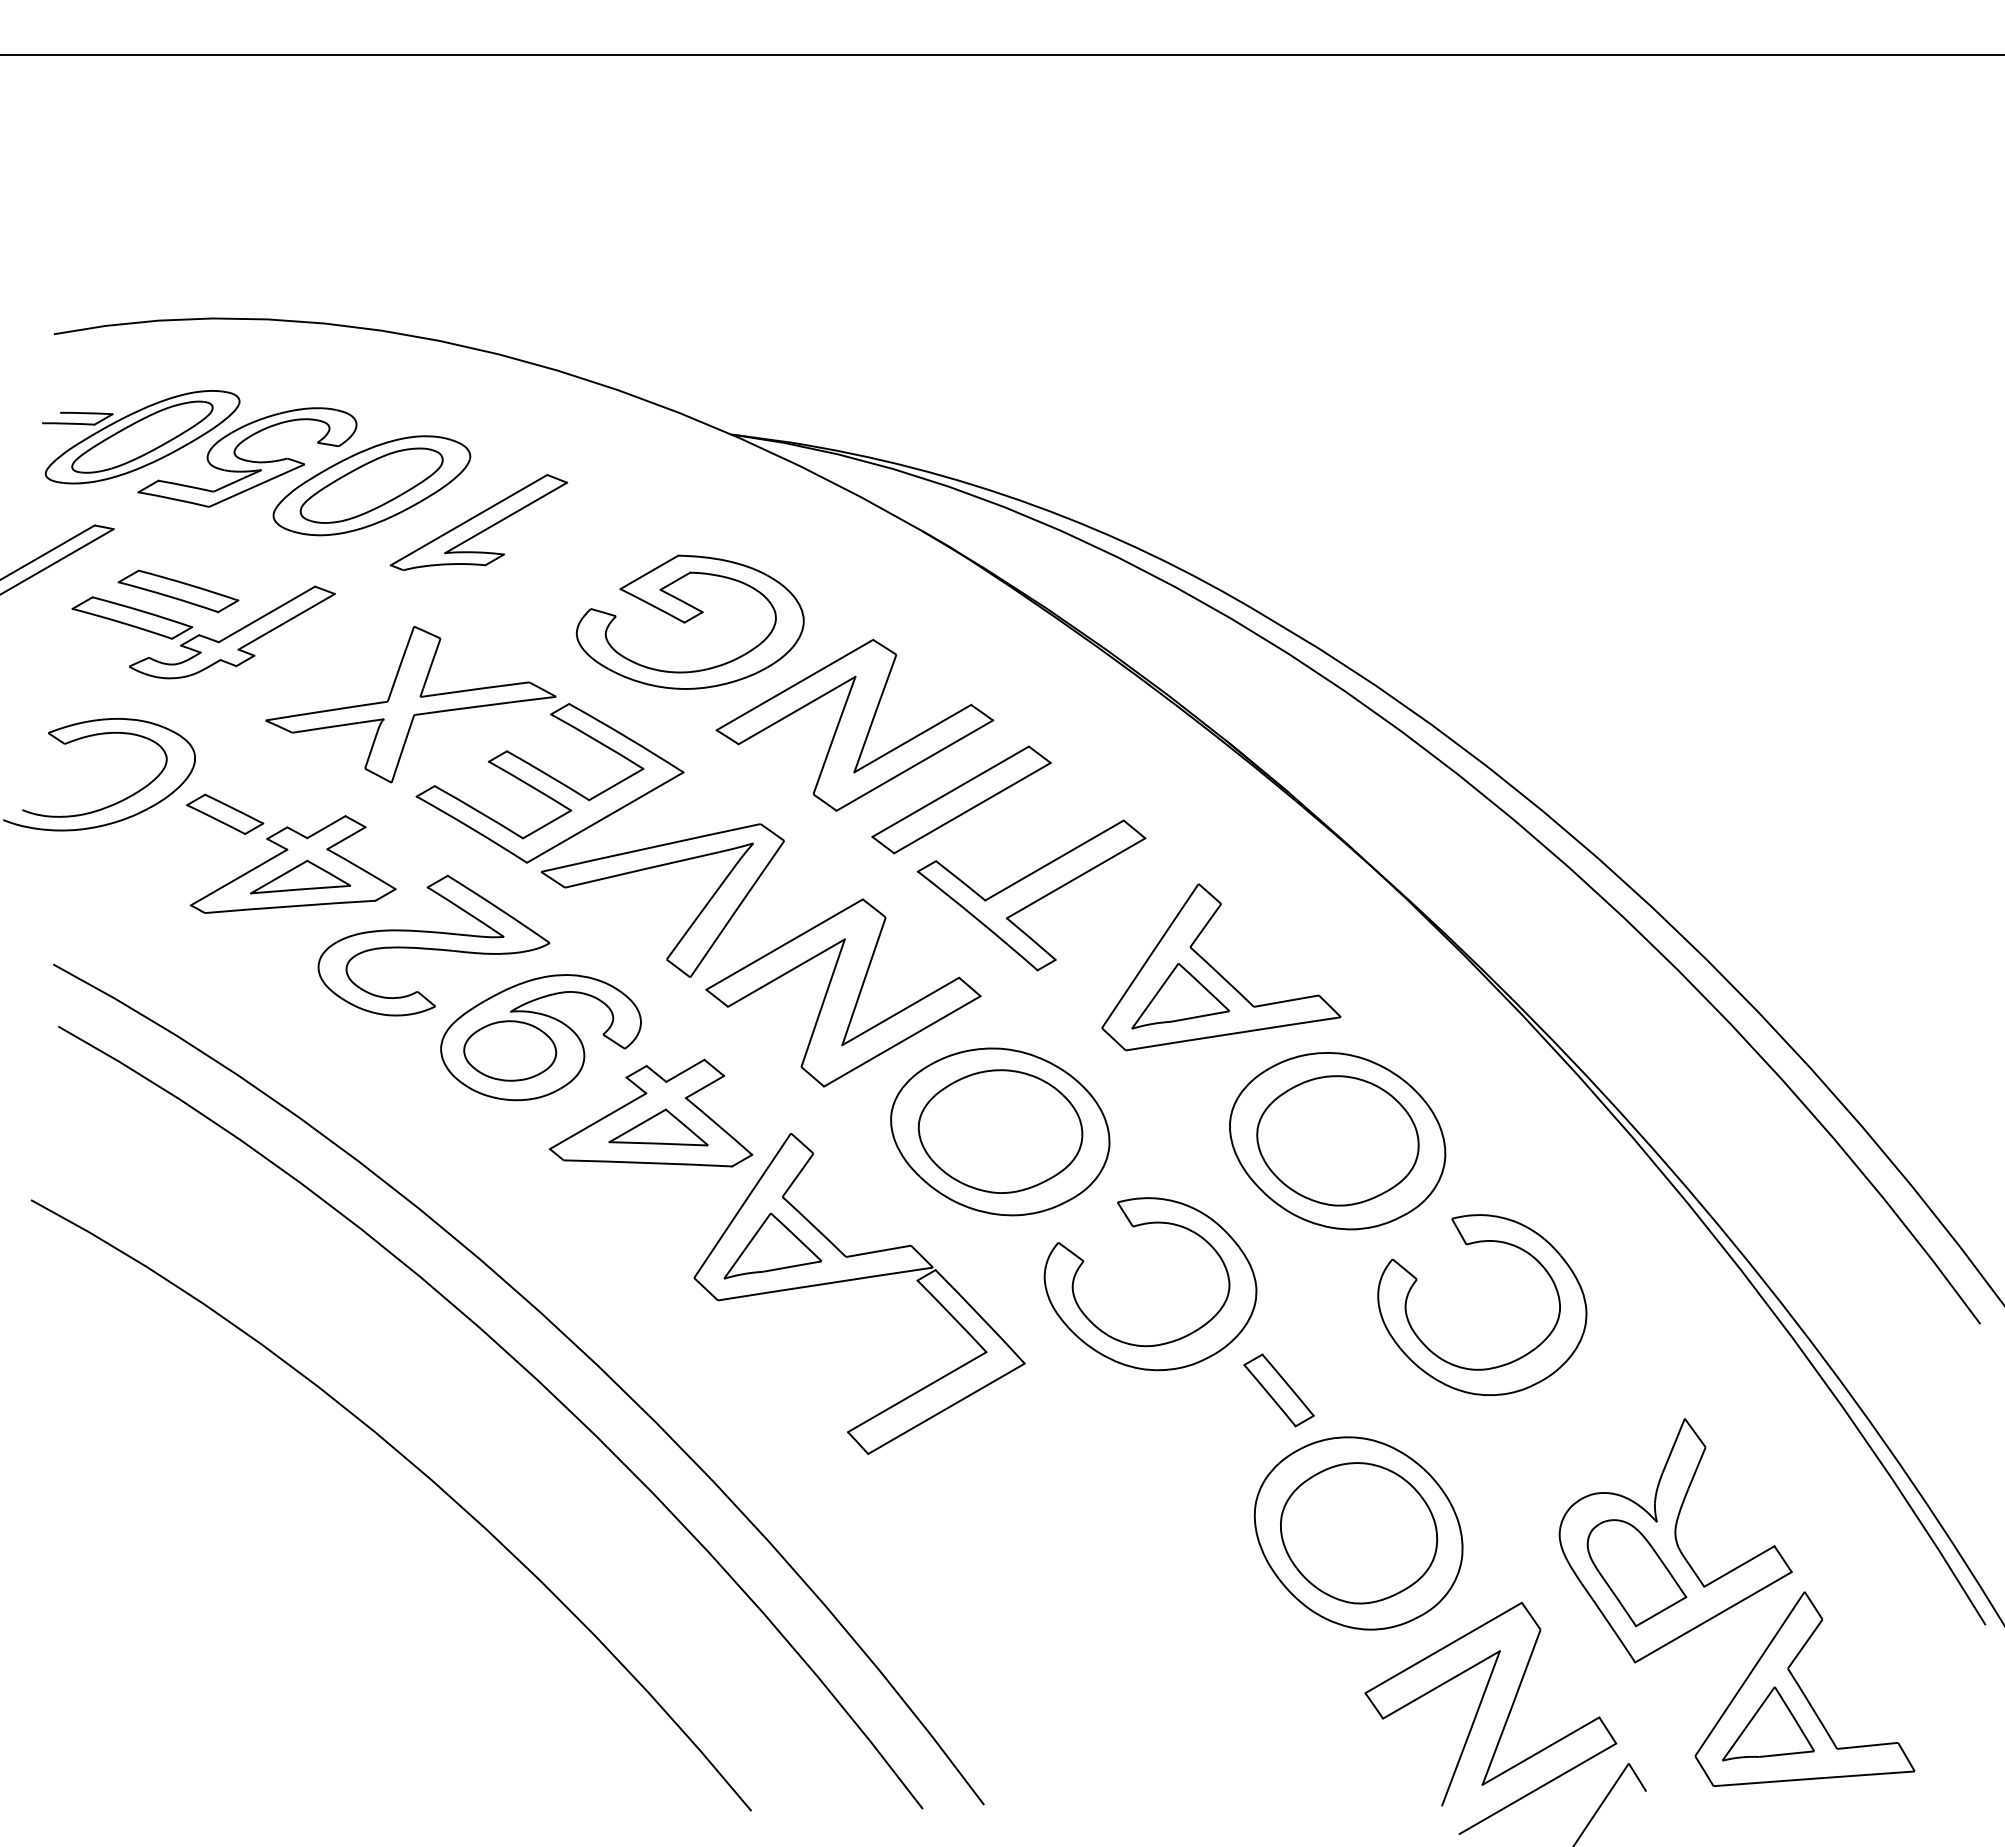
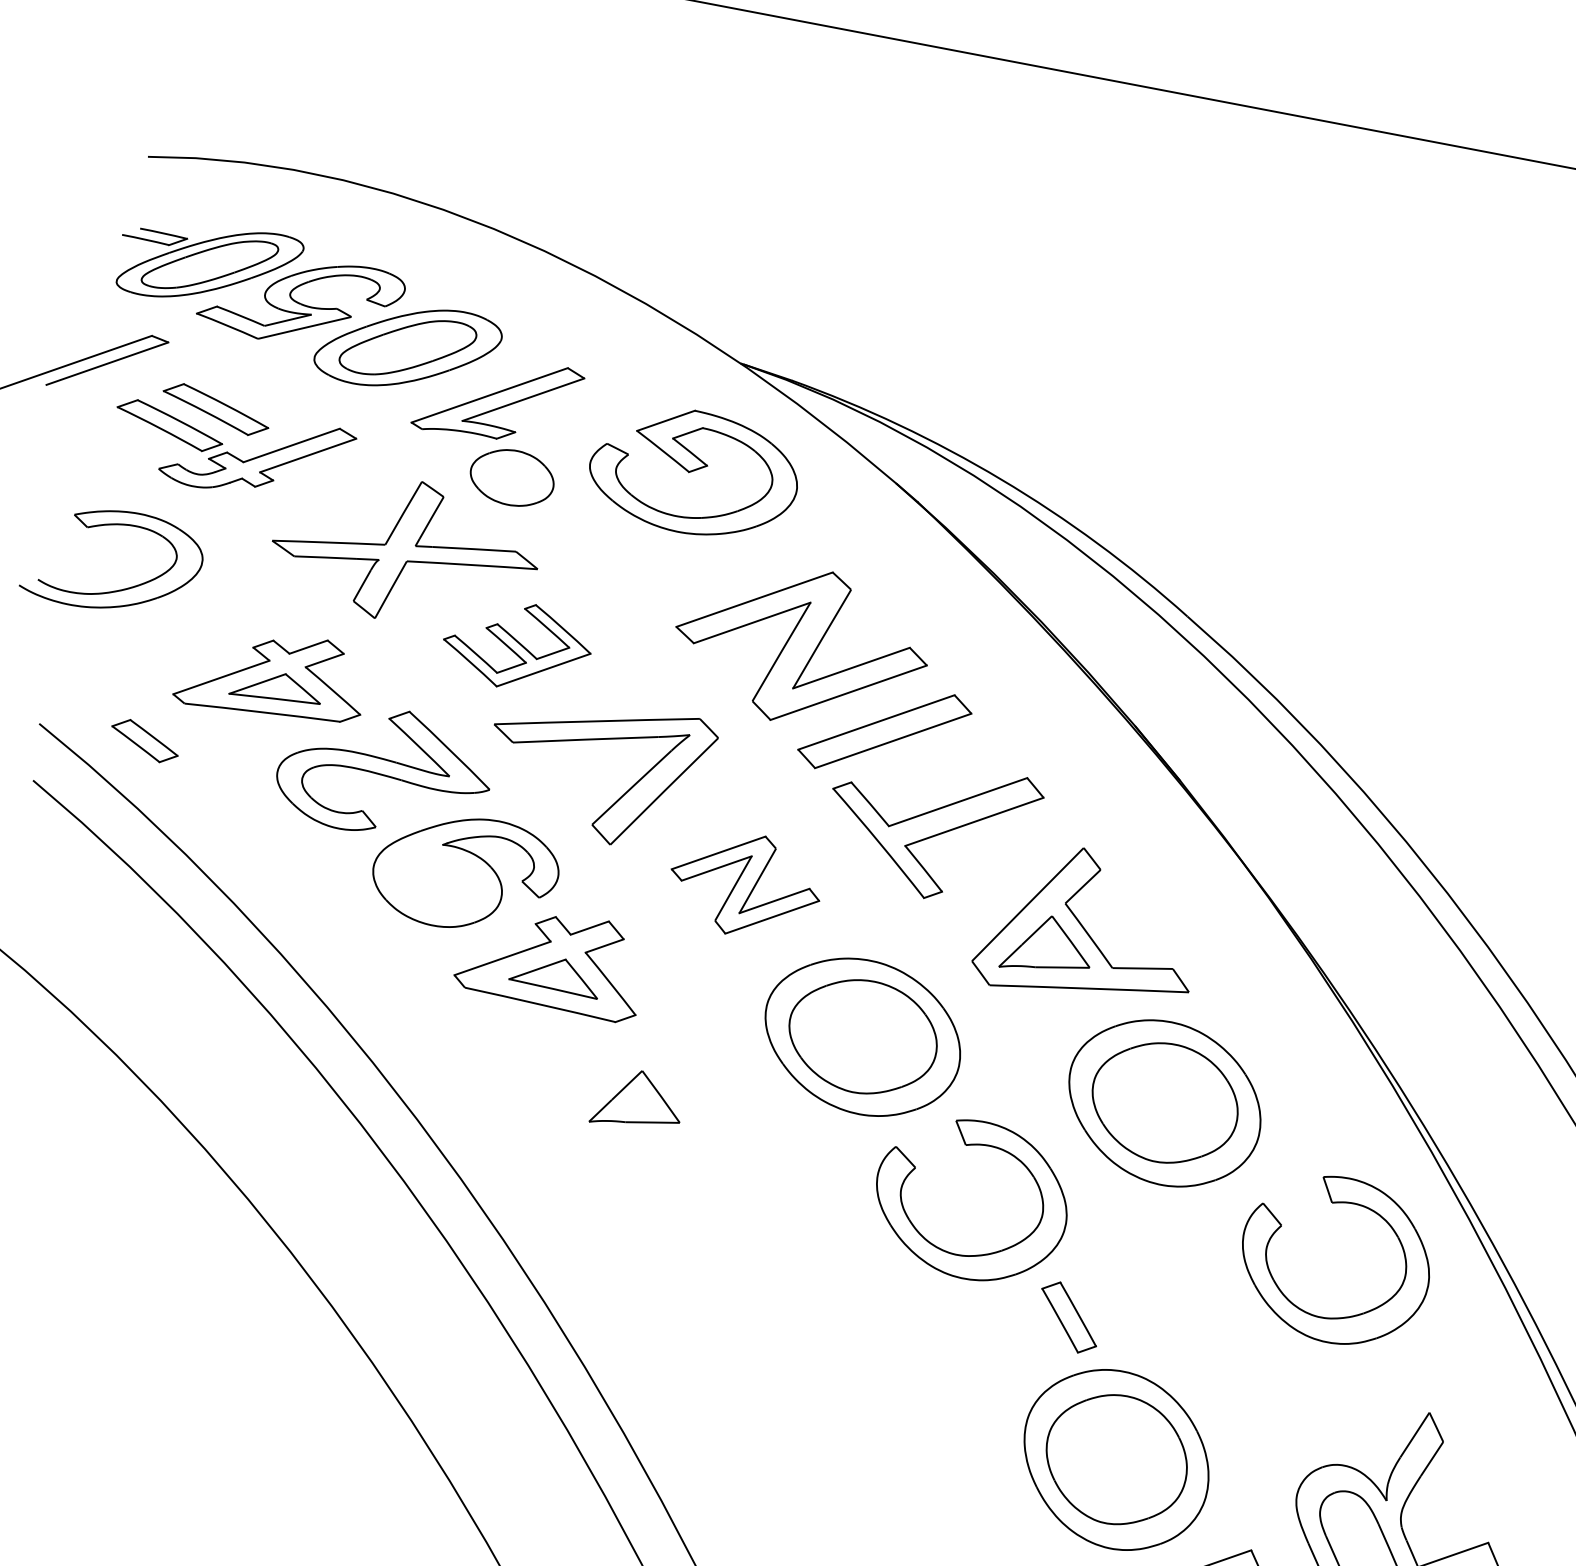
part: (689, 621) -> (693, 471), moved
part: (549, 782) -> (517, 645), size x0.6
part: (225, 813) -> (145, 740), moved
part: (843, 992) -> (745, 884), size x0.6
part: (510, 1050) -> (512, 477), moved
part: (1467, 1245) -> (1332, 1203), moved
part: (855, 1280) -> (706, 1145), removed

